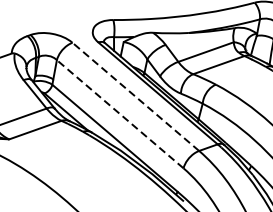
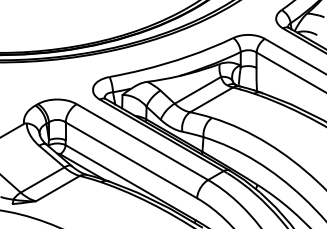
line: (135, 97) -> (142, 142), dashed -> solid
line: (120, 114) -> (131, 160), dashed -> solid

